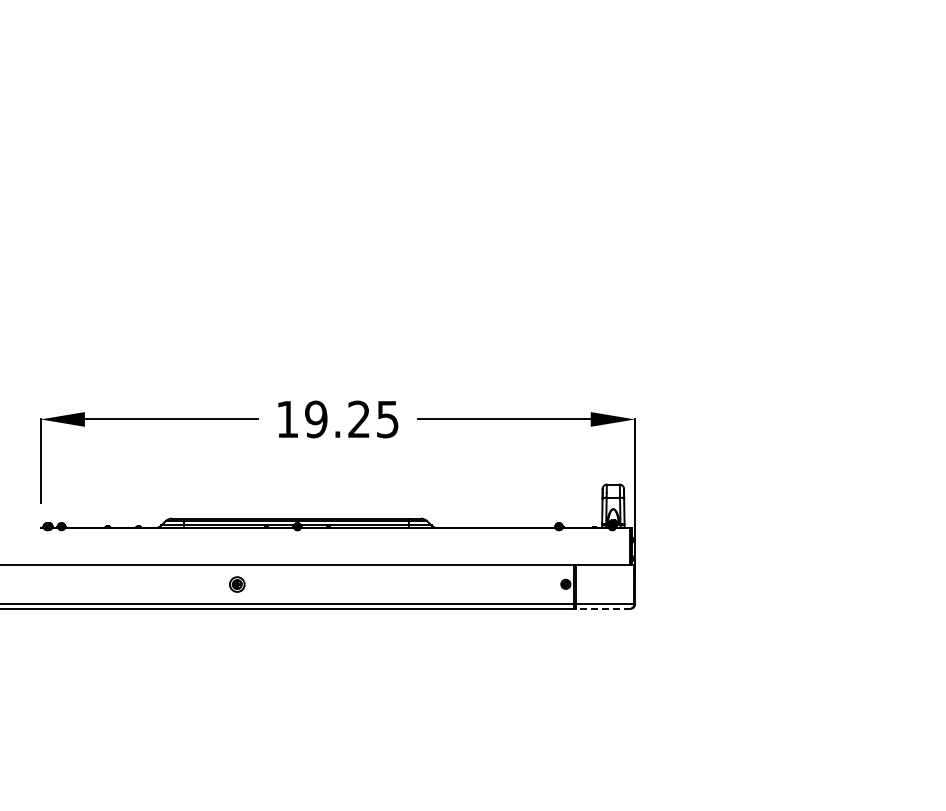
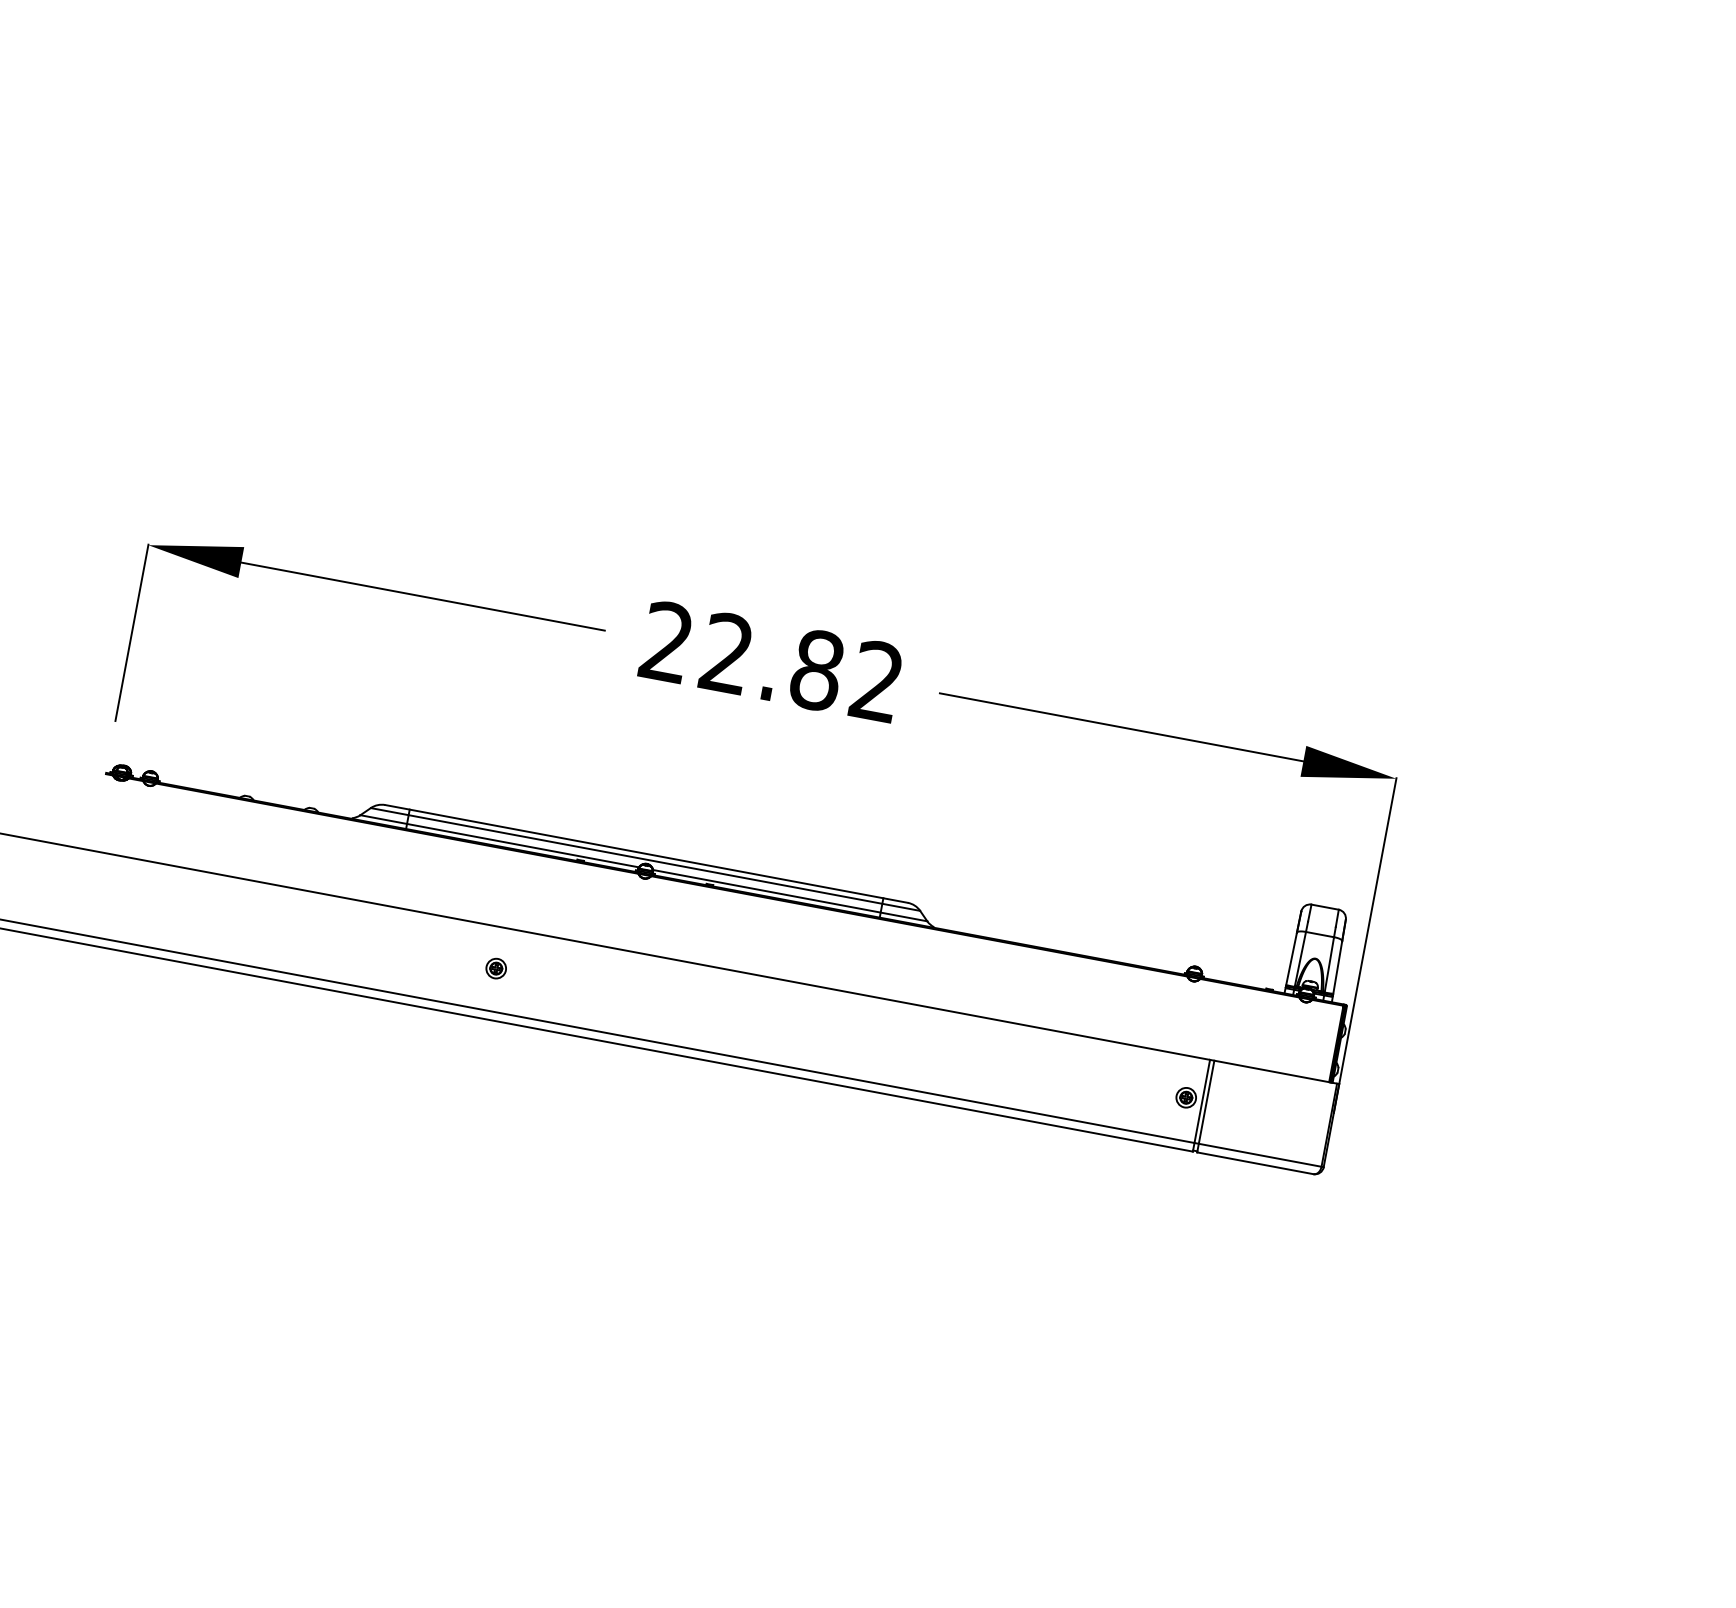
text: (337, 419) -> (771, 661), 19.25 -> 22.82
part: (236, 583) -> (495, 966), size x0.62
line: (603, 608) -> (1255, 1163), dashed -> solid

